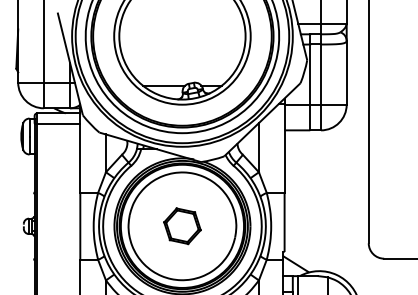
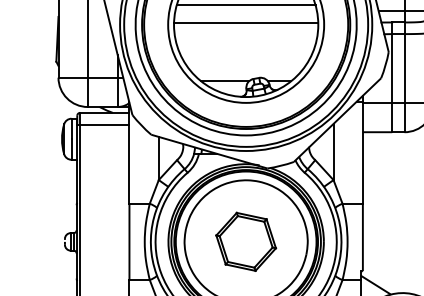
line: (182, 19) -> (246, 5), added
line: (182, 34) -> (246, 22), added
part: (182, 225) -> (246, 240), size x1.43

